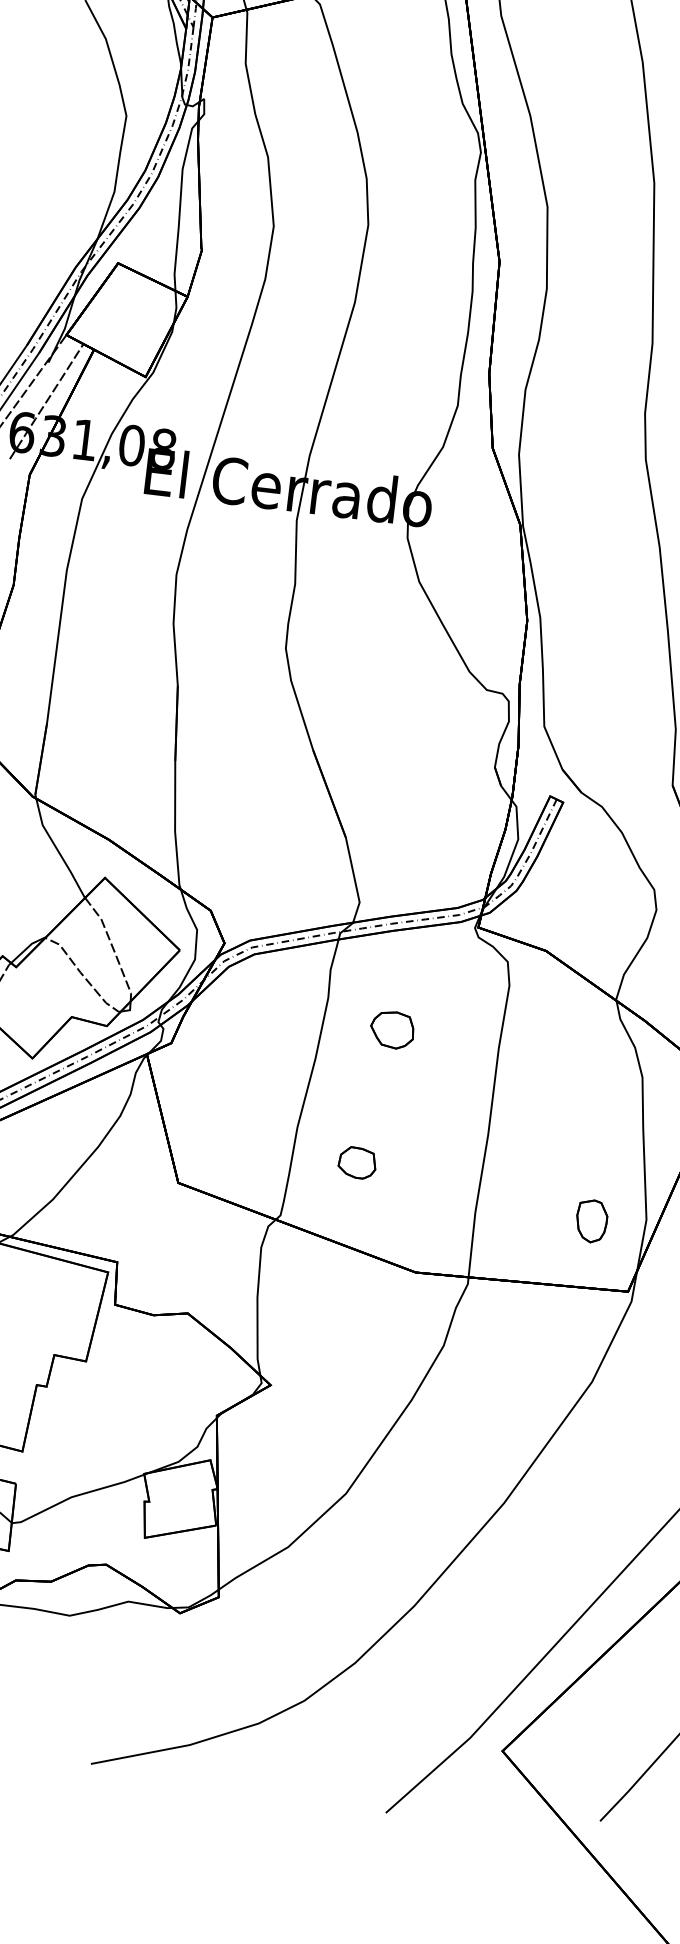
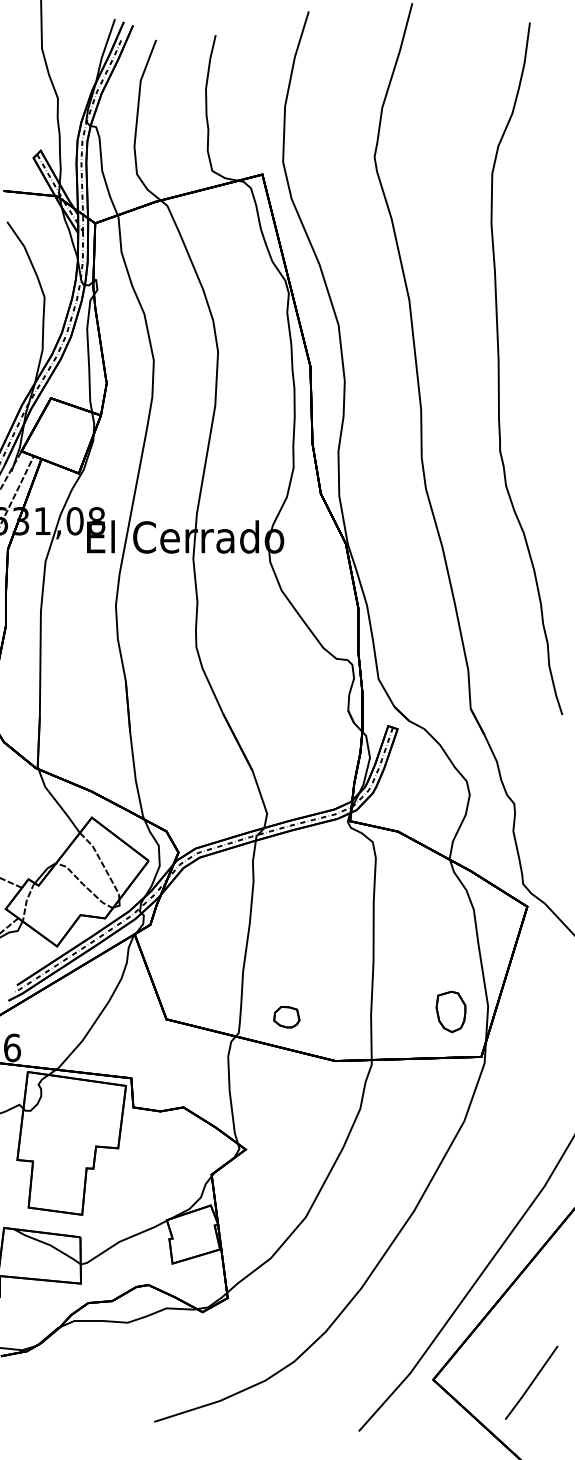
part: (392, 1029) -> (299, 897), removed
part: (356, 1163) -> (286, 1017), moved
part: (591, 1220) -> (450, 1011), size x1.4

